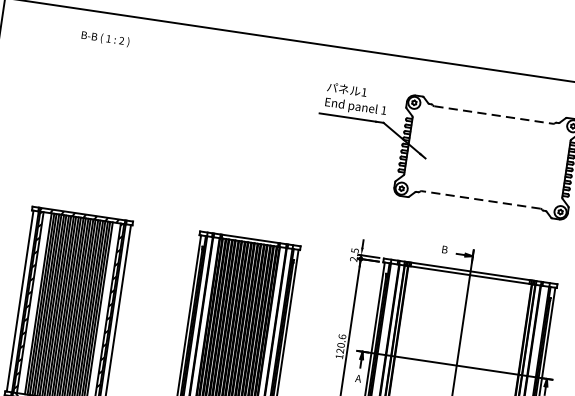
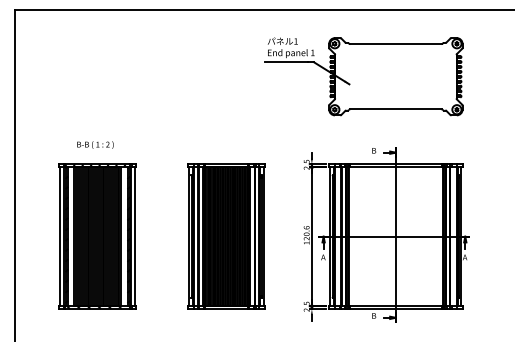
text: (105, 38) -> (95, 144), moved
line: (493, 115) -> (395, 44), dashed -> solid
line: (480, 200) -> (395, 109), dashed -> solid

